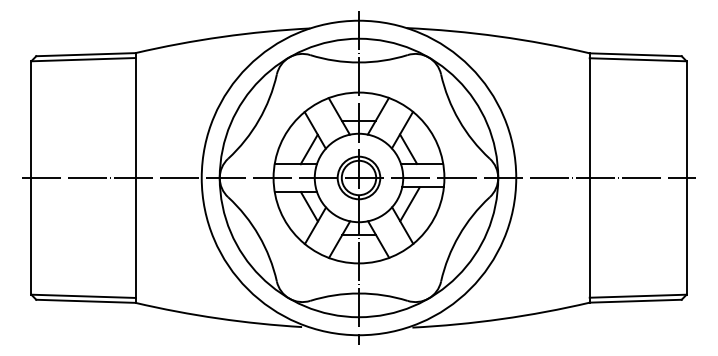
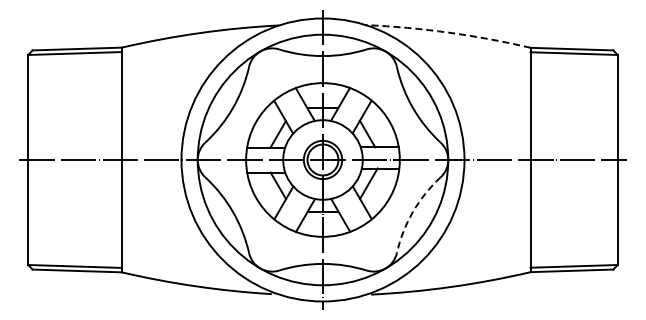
arc: (498, 36) -> (448, 32), solid -> dashed
arc: (458, 235) -> (412, 211), solid -> dashed

